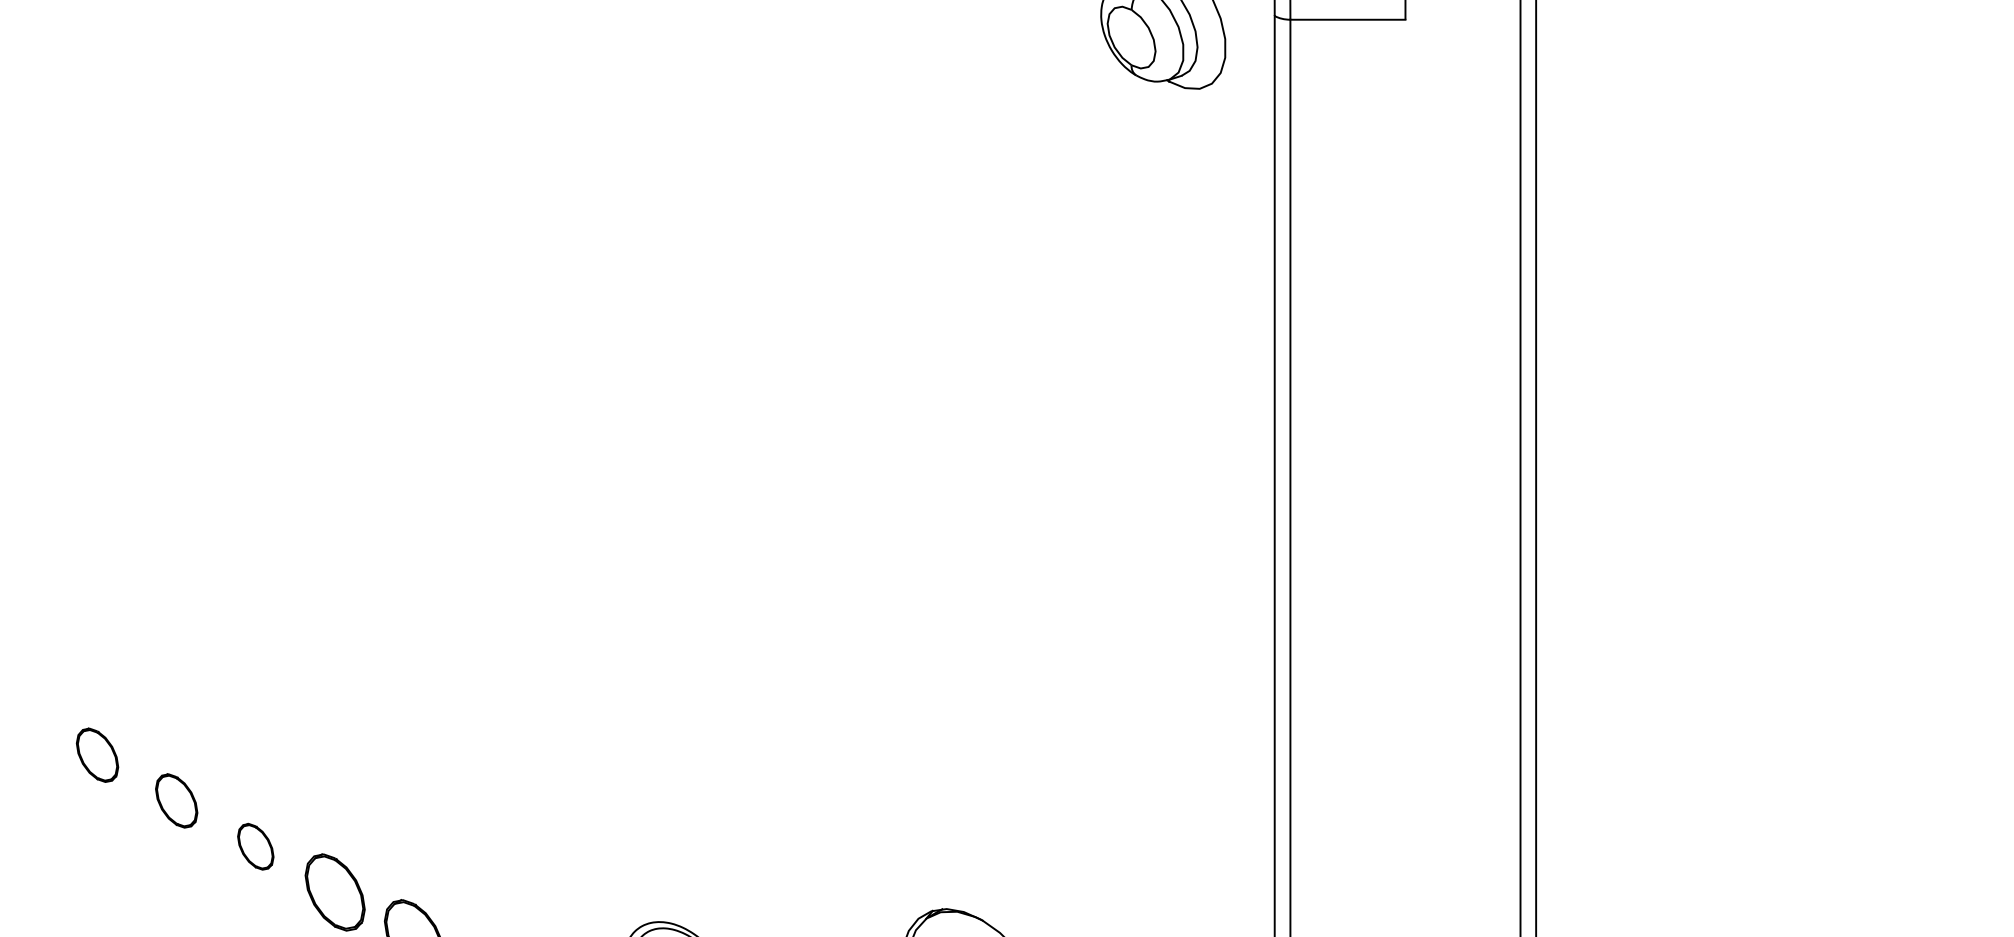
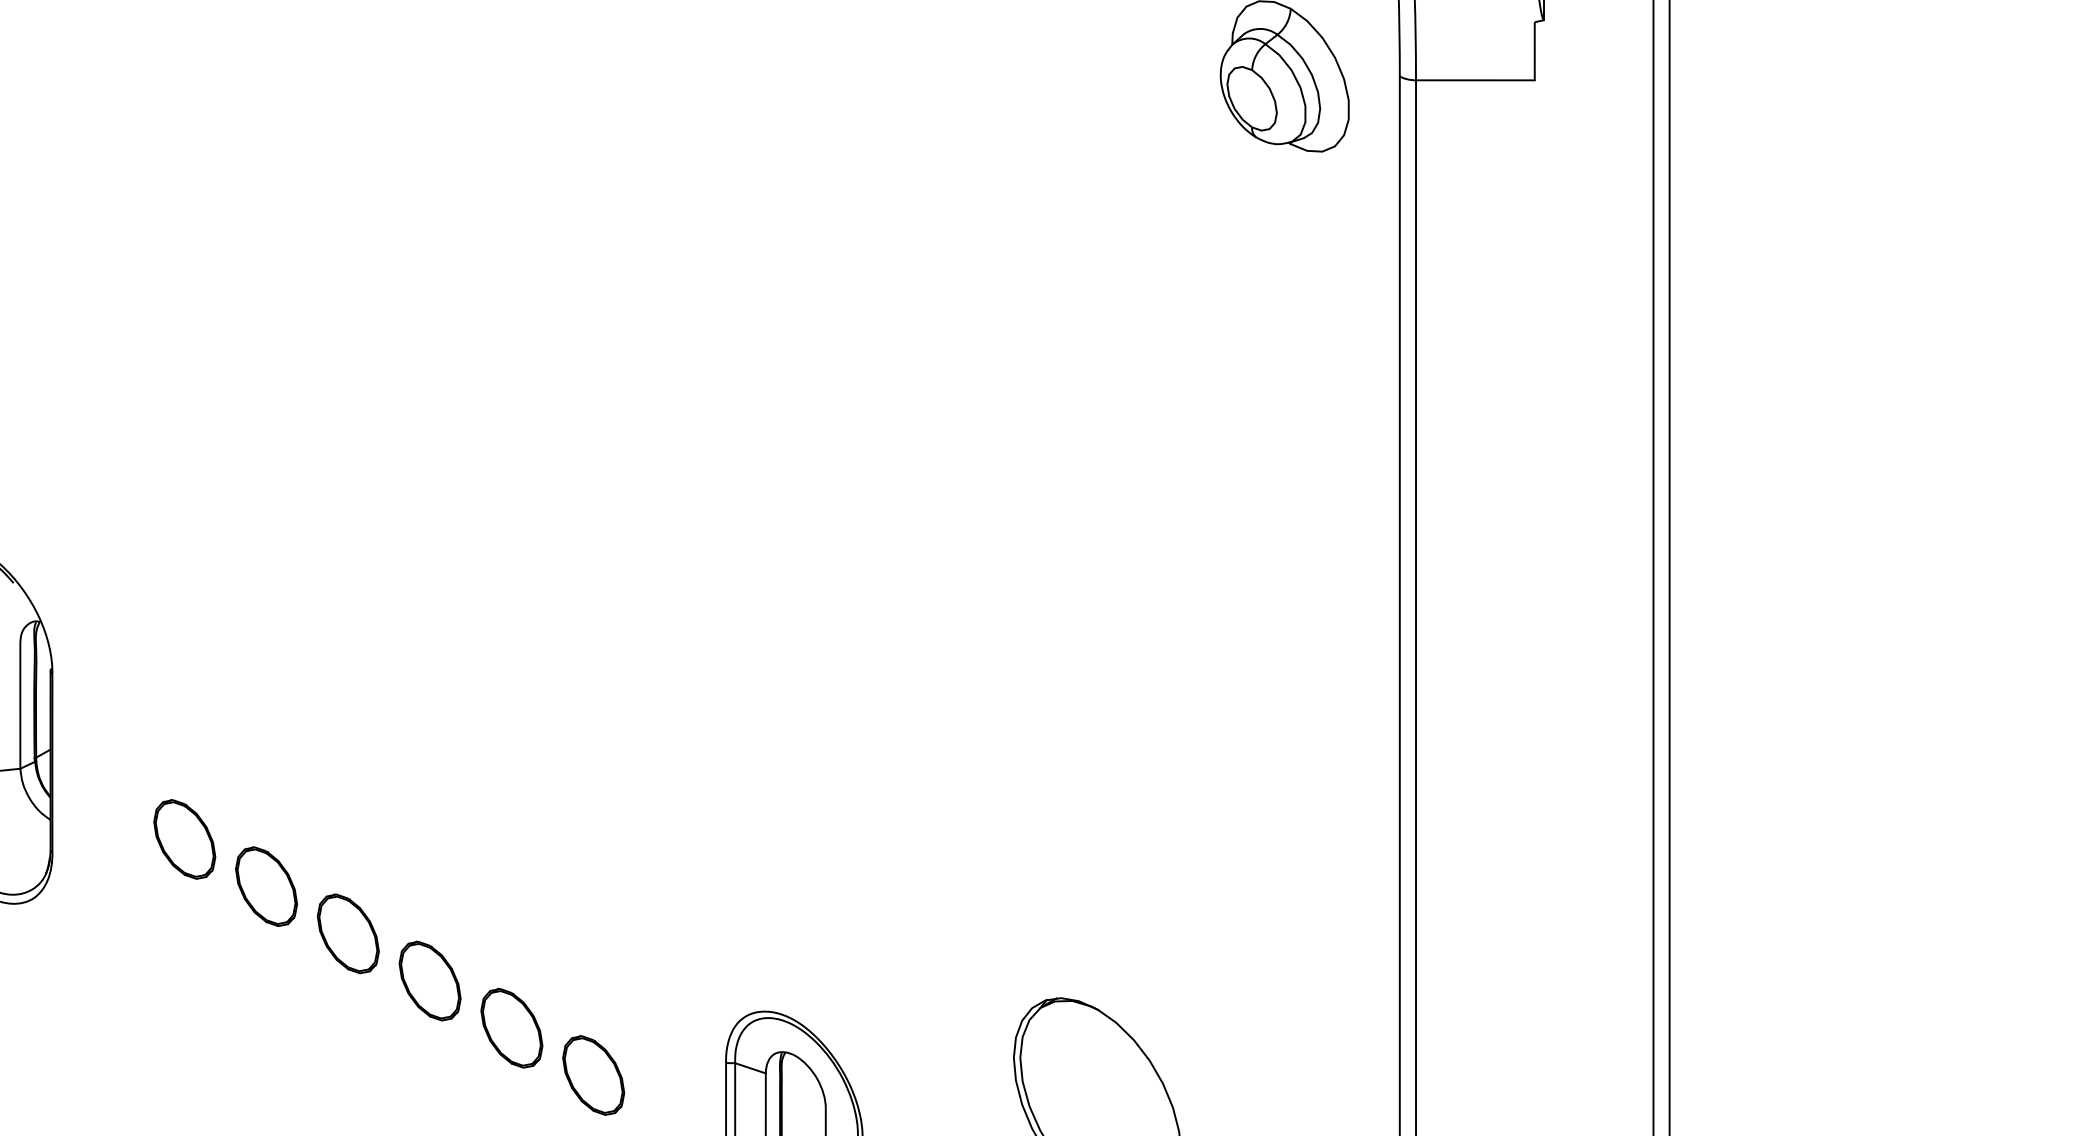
part: (97, 755) -> (184, 839), size x1.43
part: (176, 800) -> (266, 886), size x1.43
part: (255, 846) -> (347, 933), size x1.67

